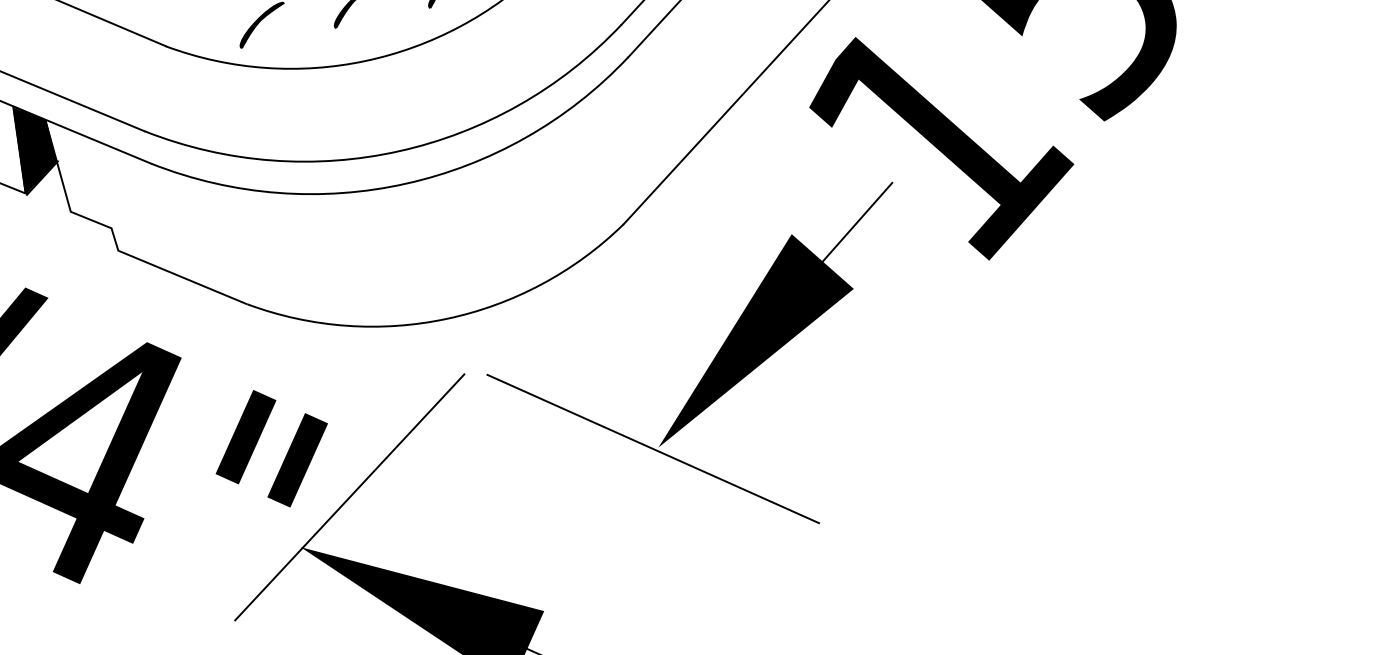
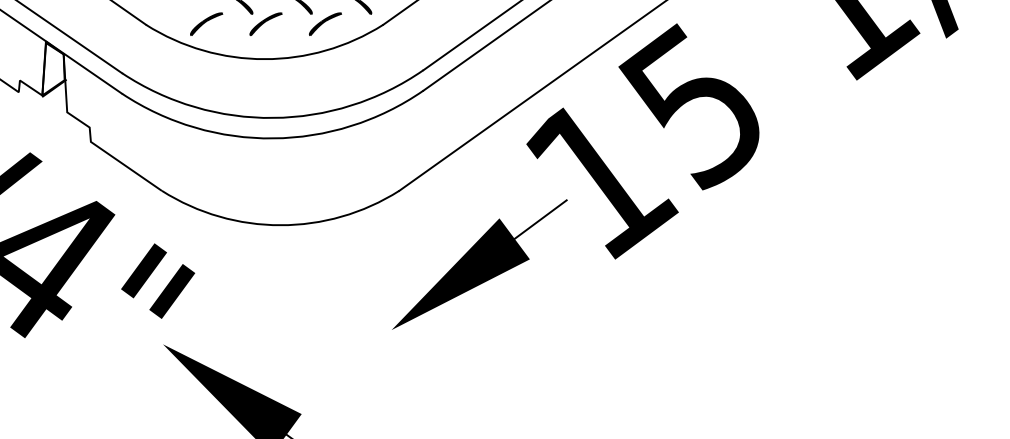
fill: (34, 148) -> (53, 69), removed
line: (652, 449) -> (387, 330), removed
line: (349, 497) -> (198, 320), removed

